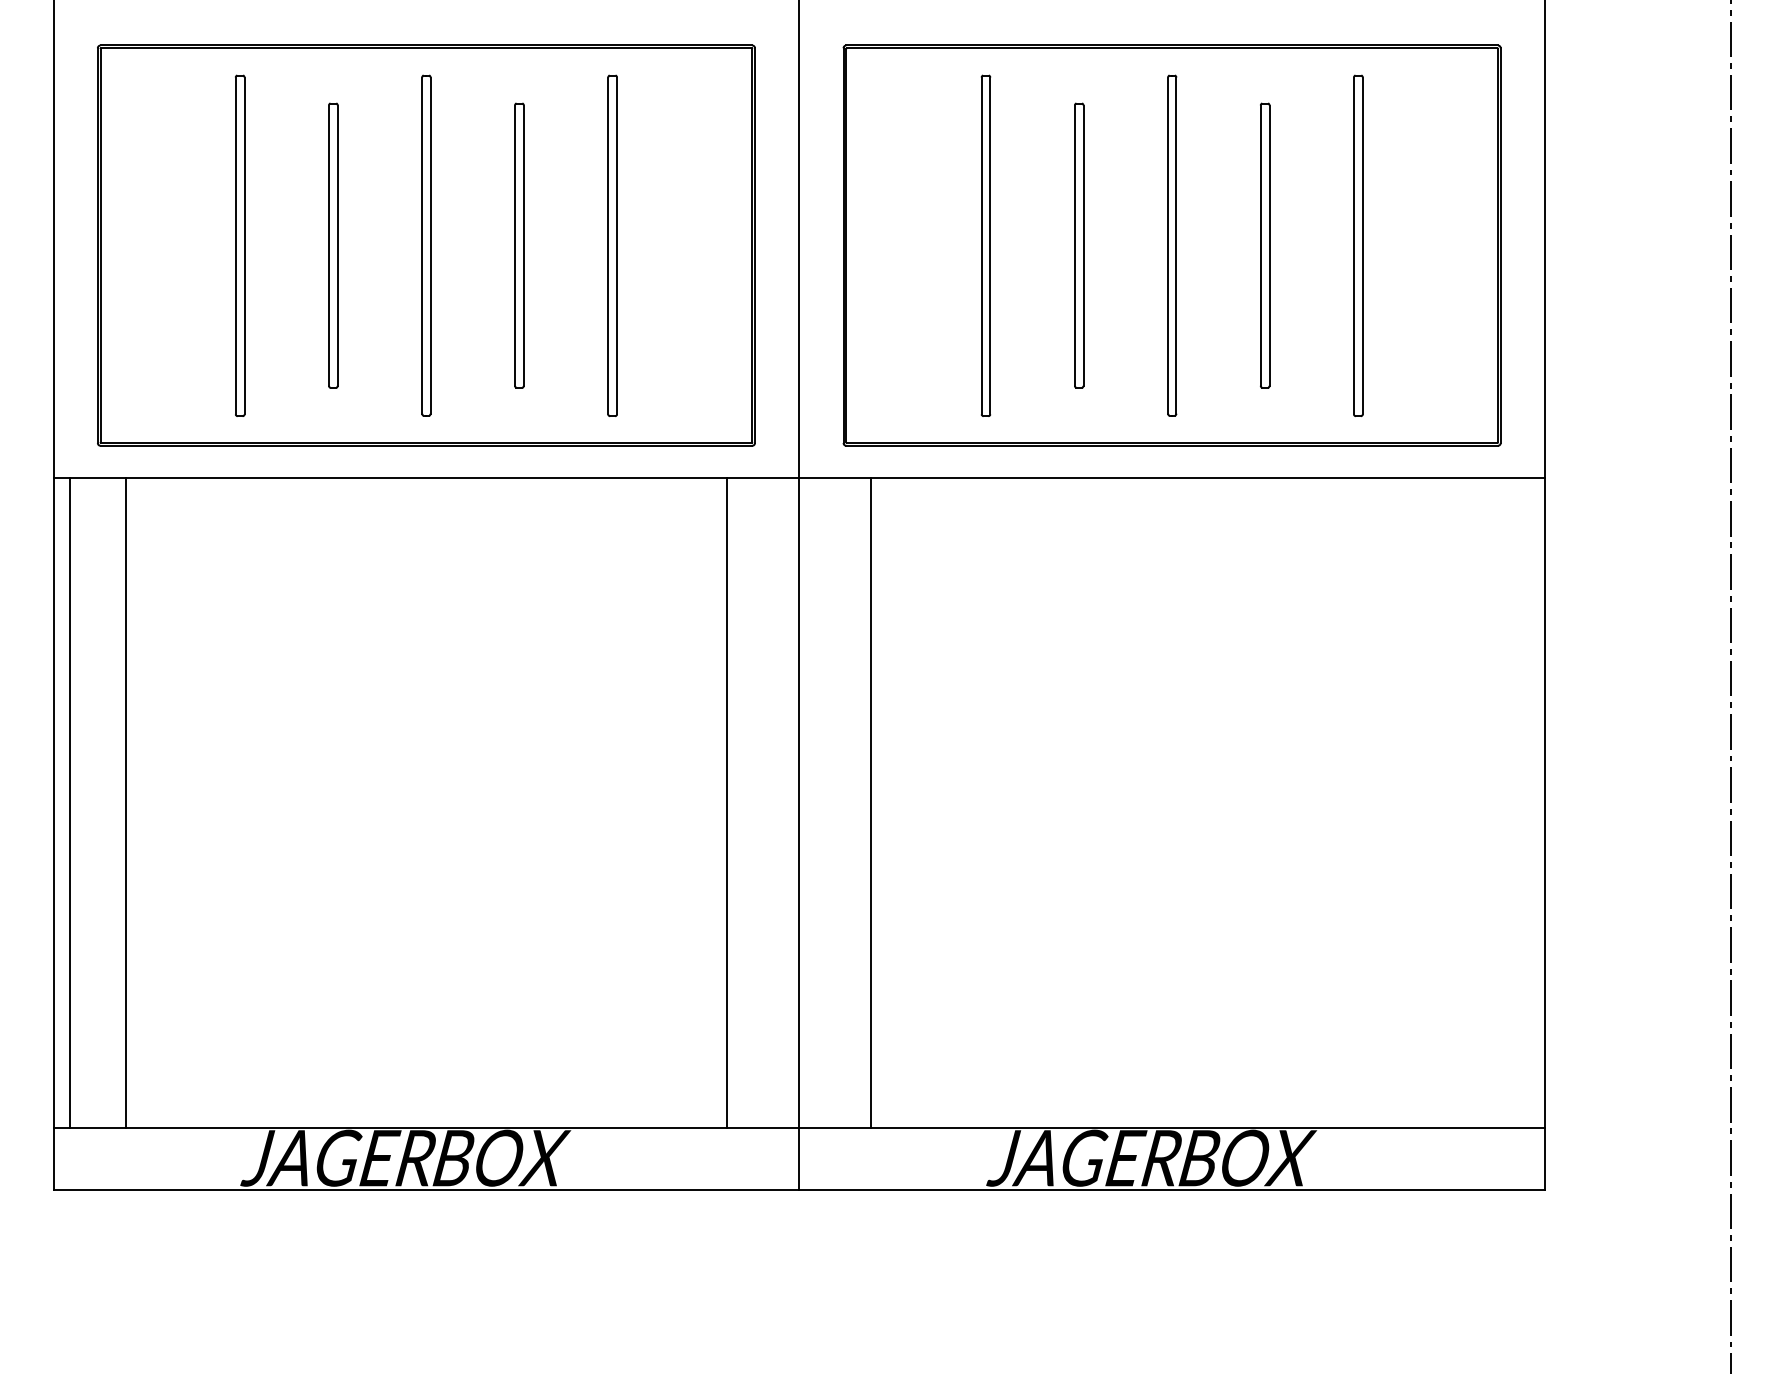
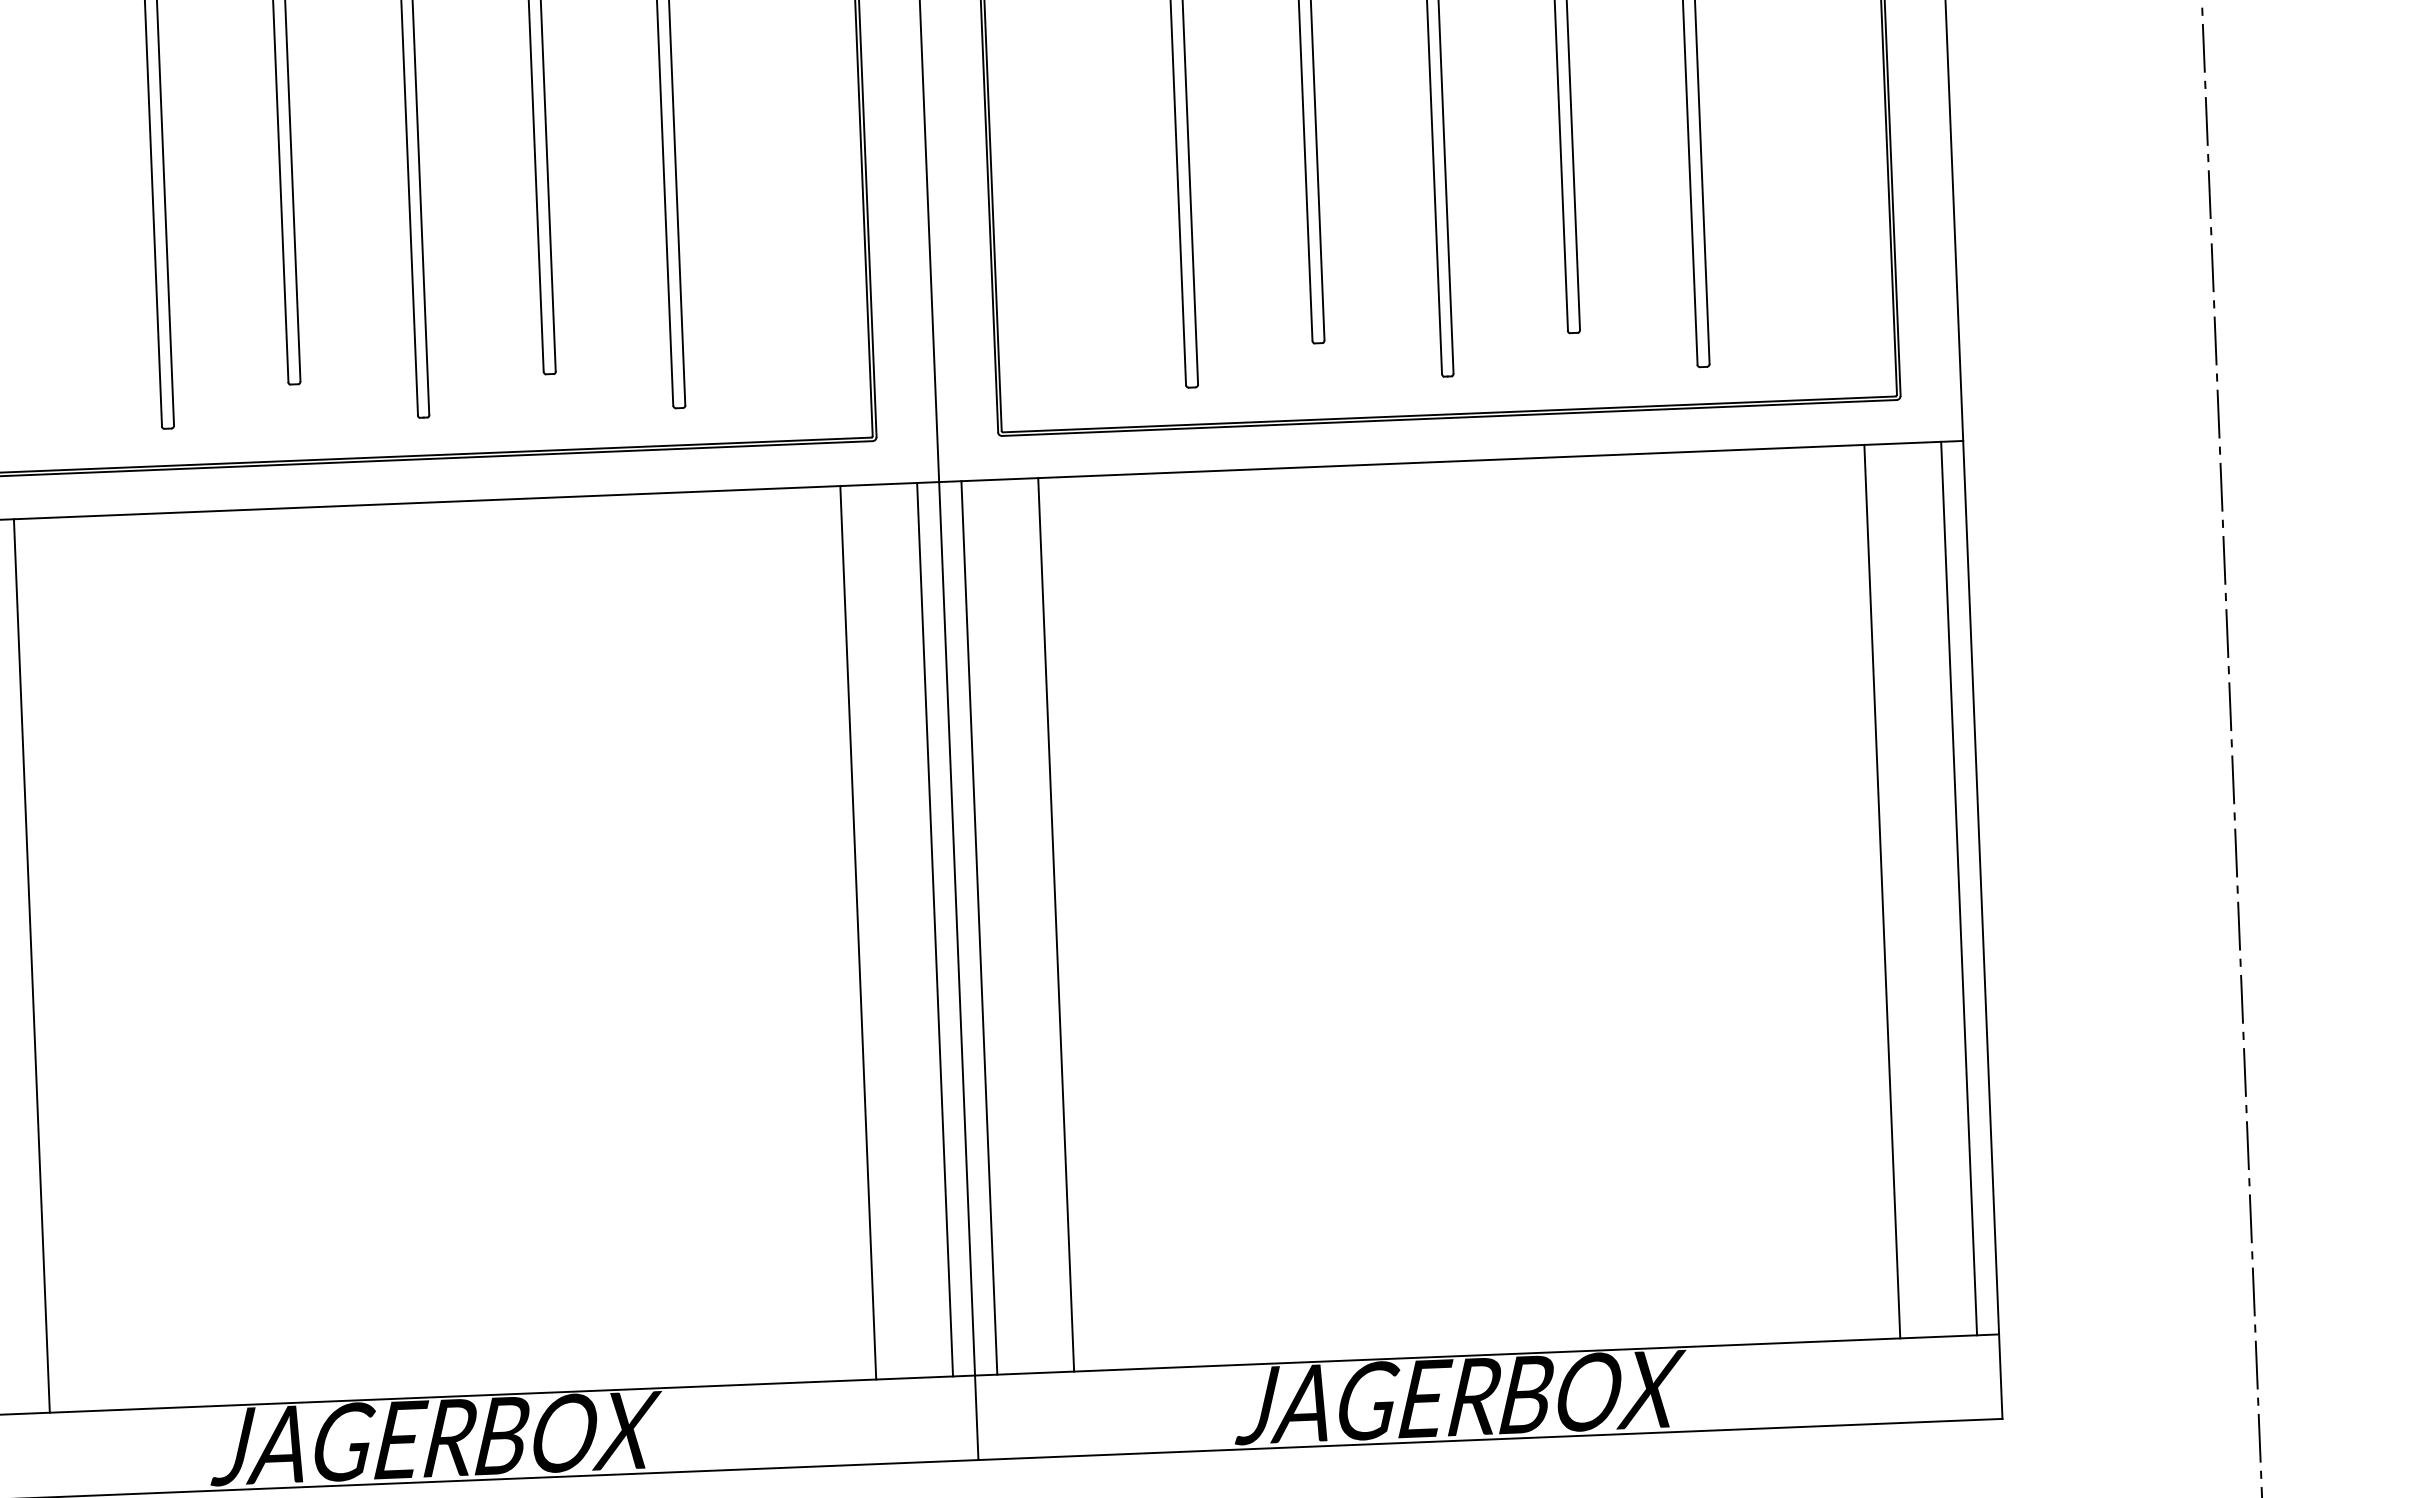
line: (783, 802) -> (935, 929), added
line: (815, 802) -> (979, 927), added
line: (1473, 802) -> (1882, 891), added
line: (1528, 802) -> (1958, 888), added

